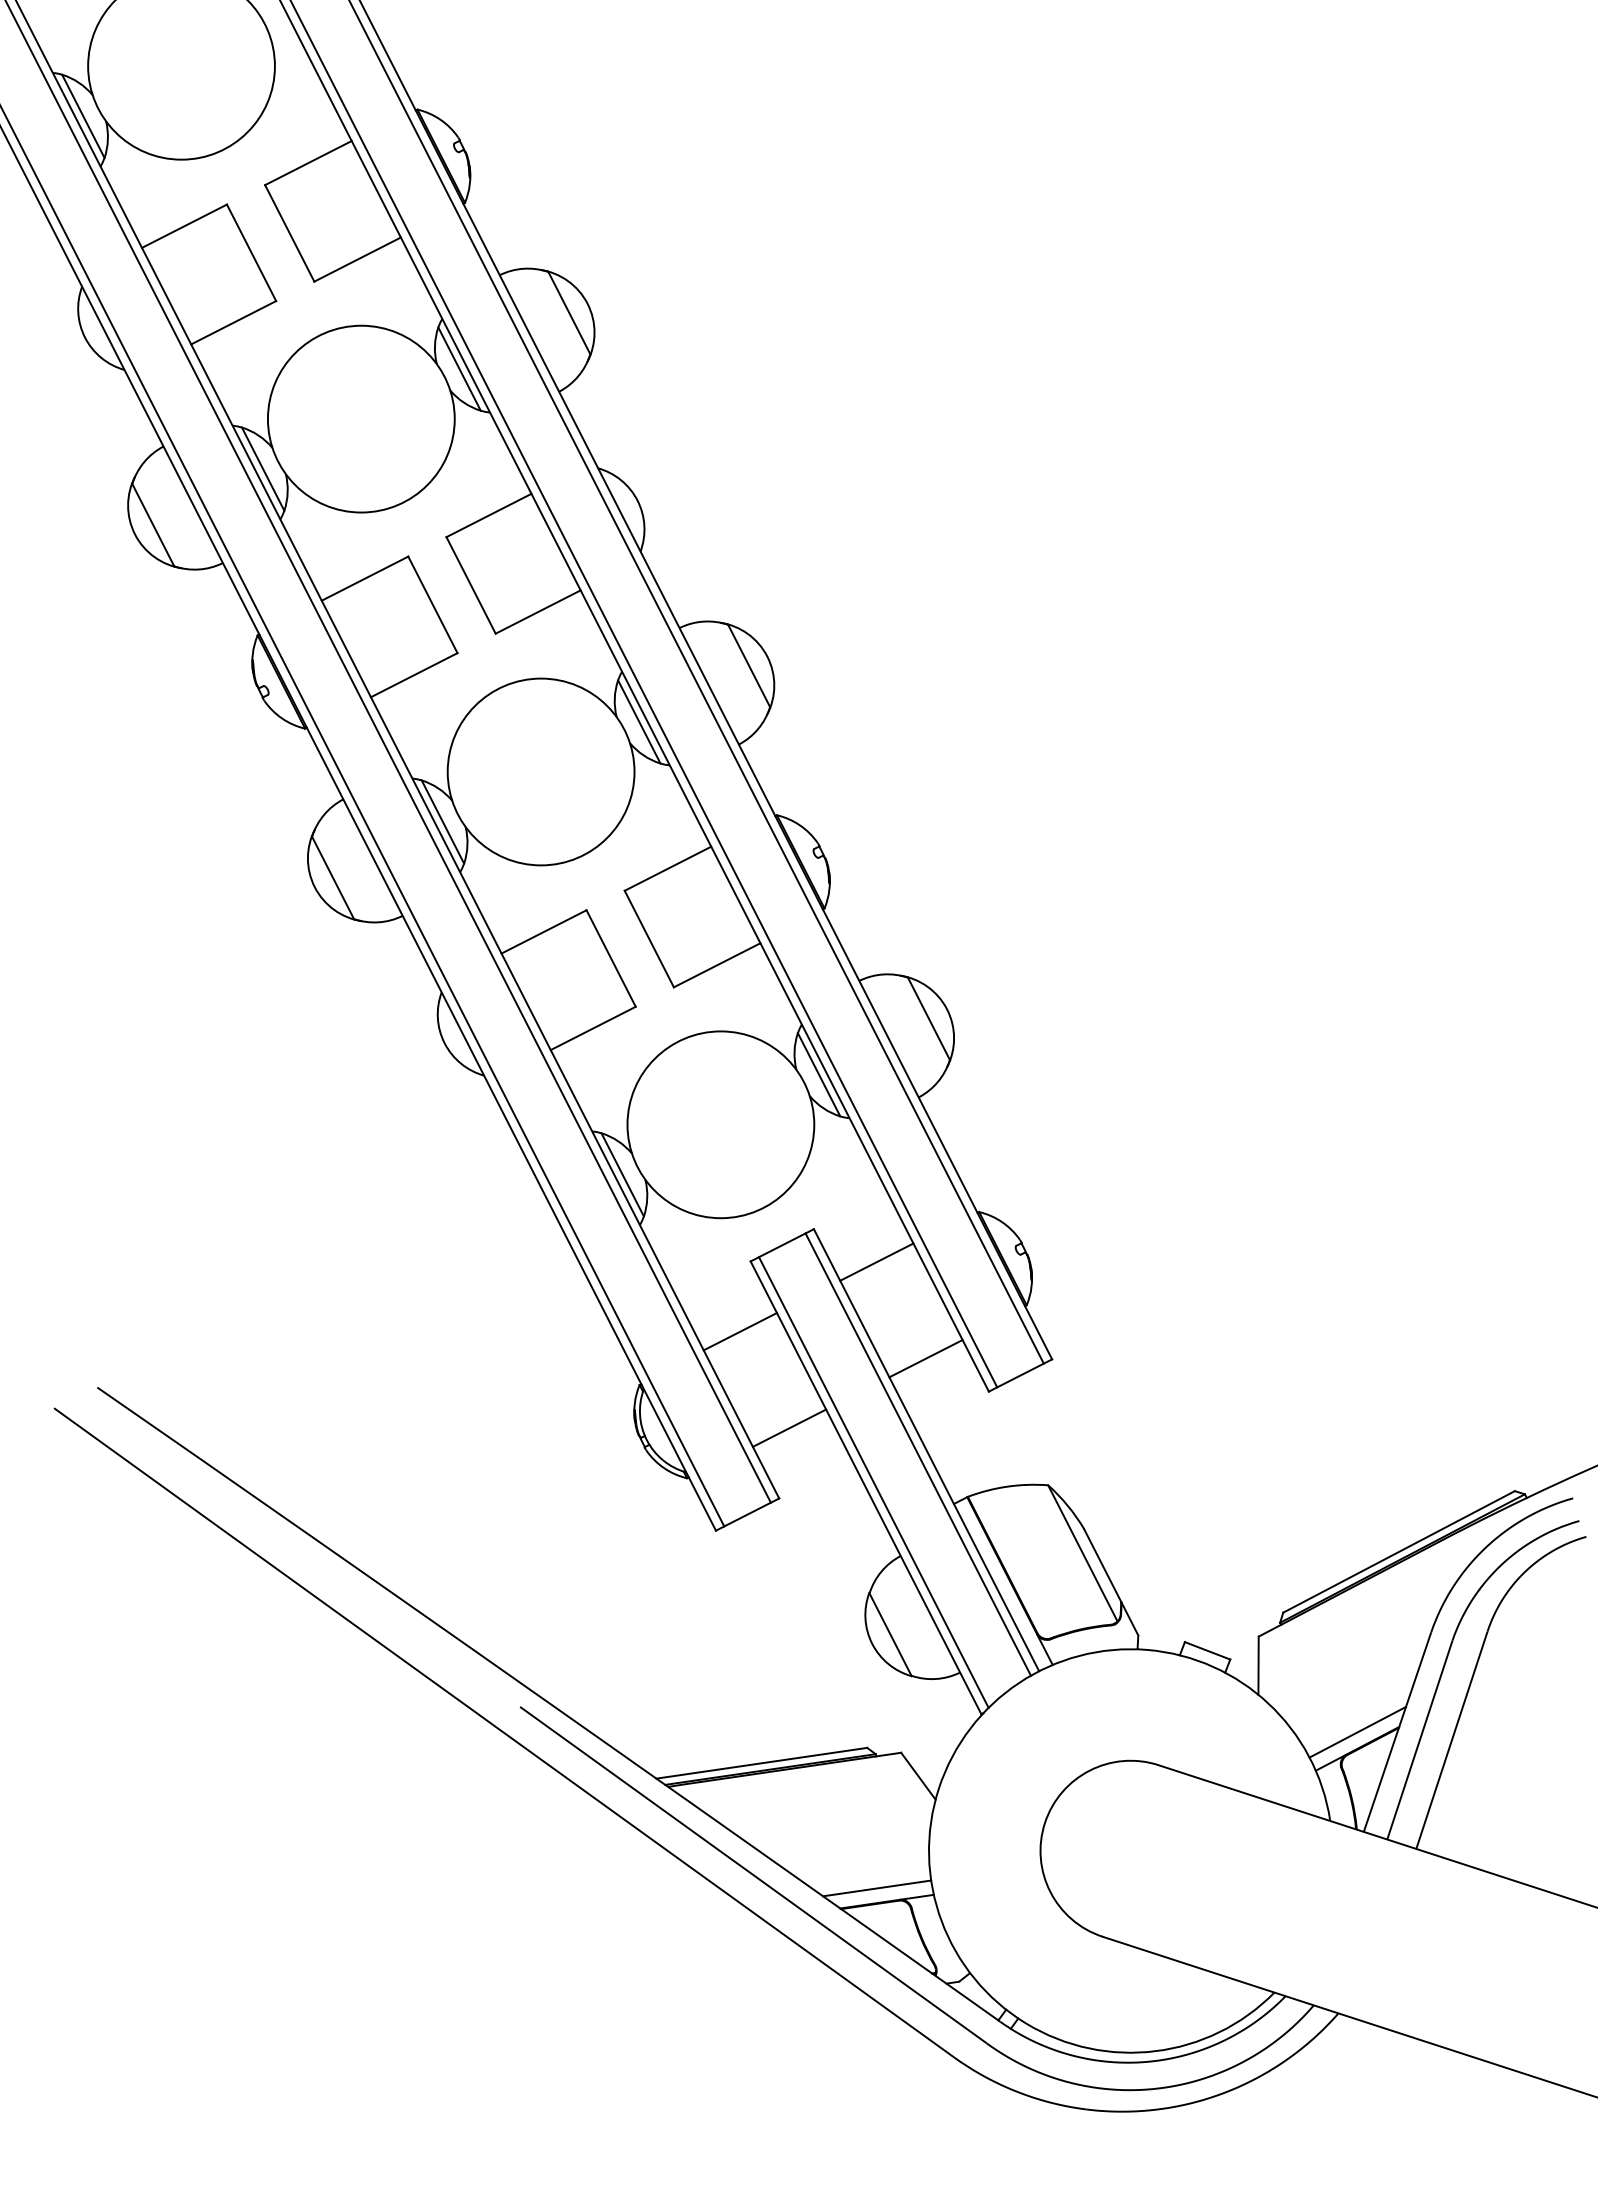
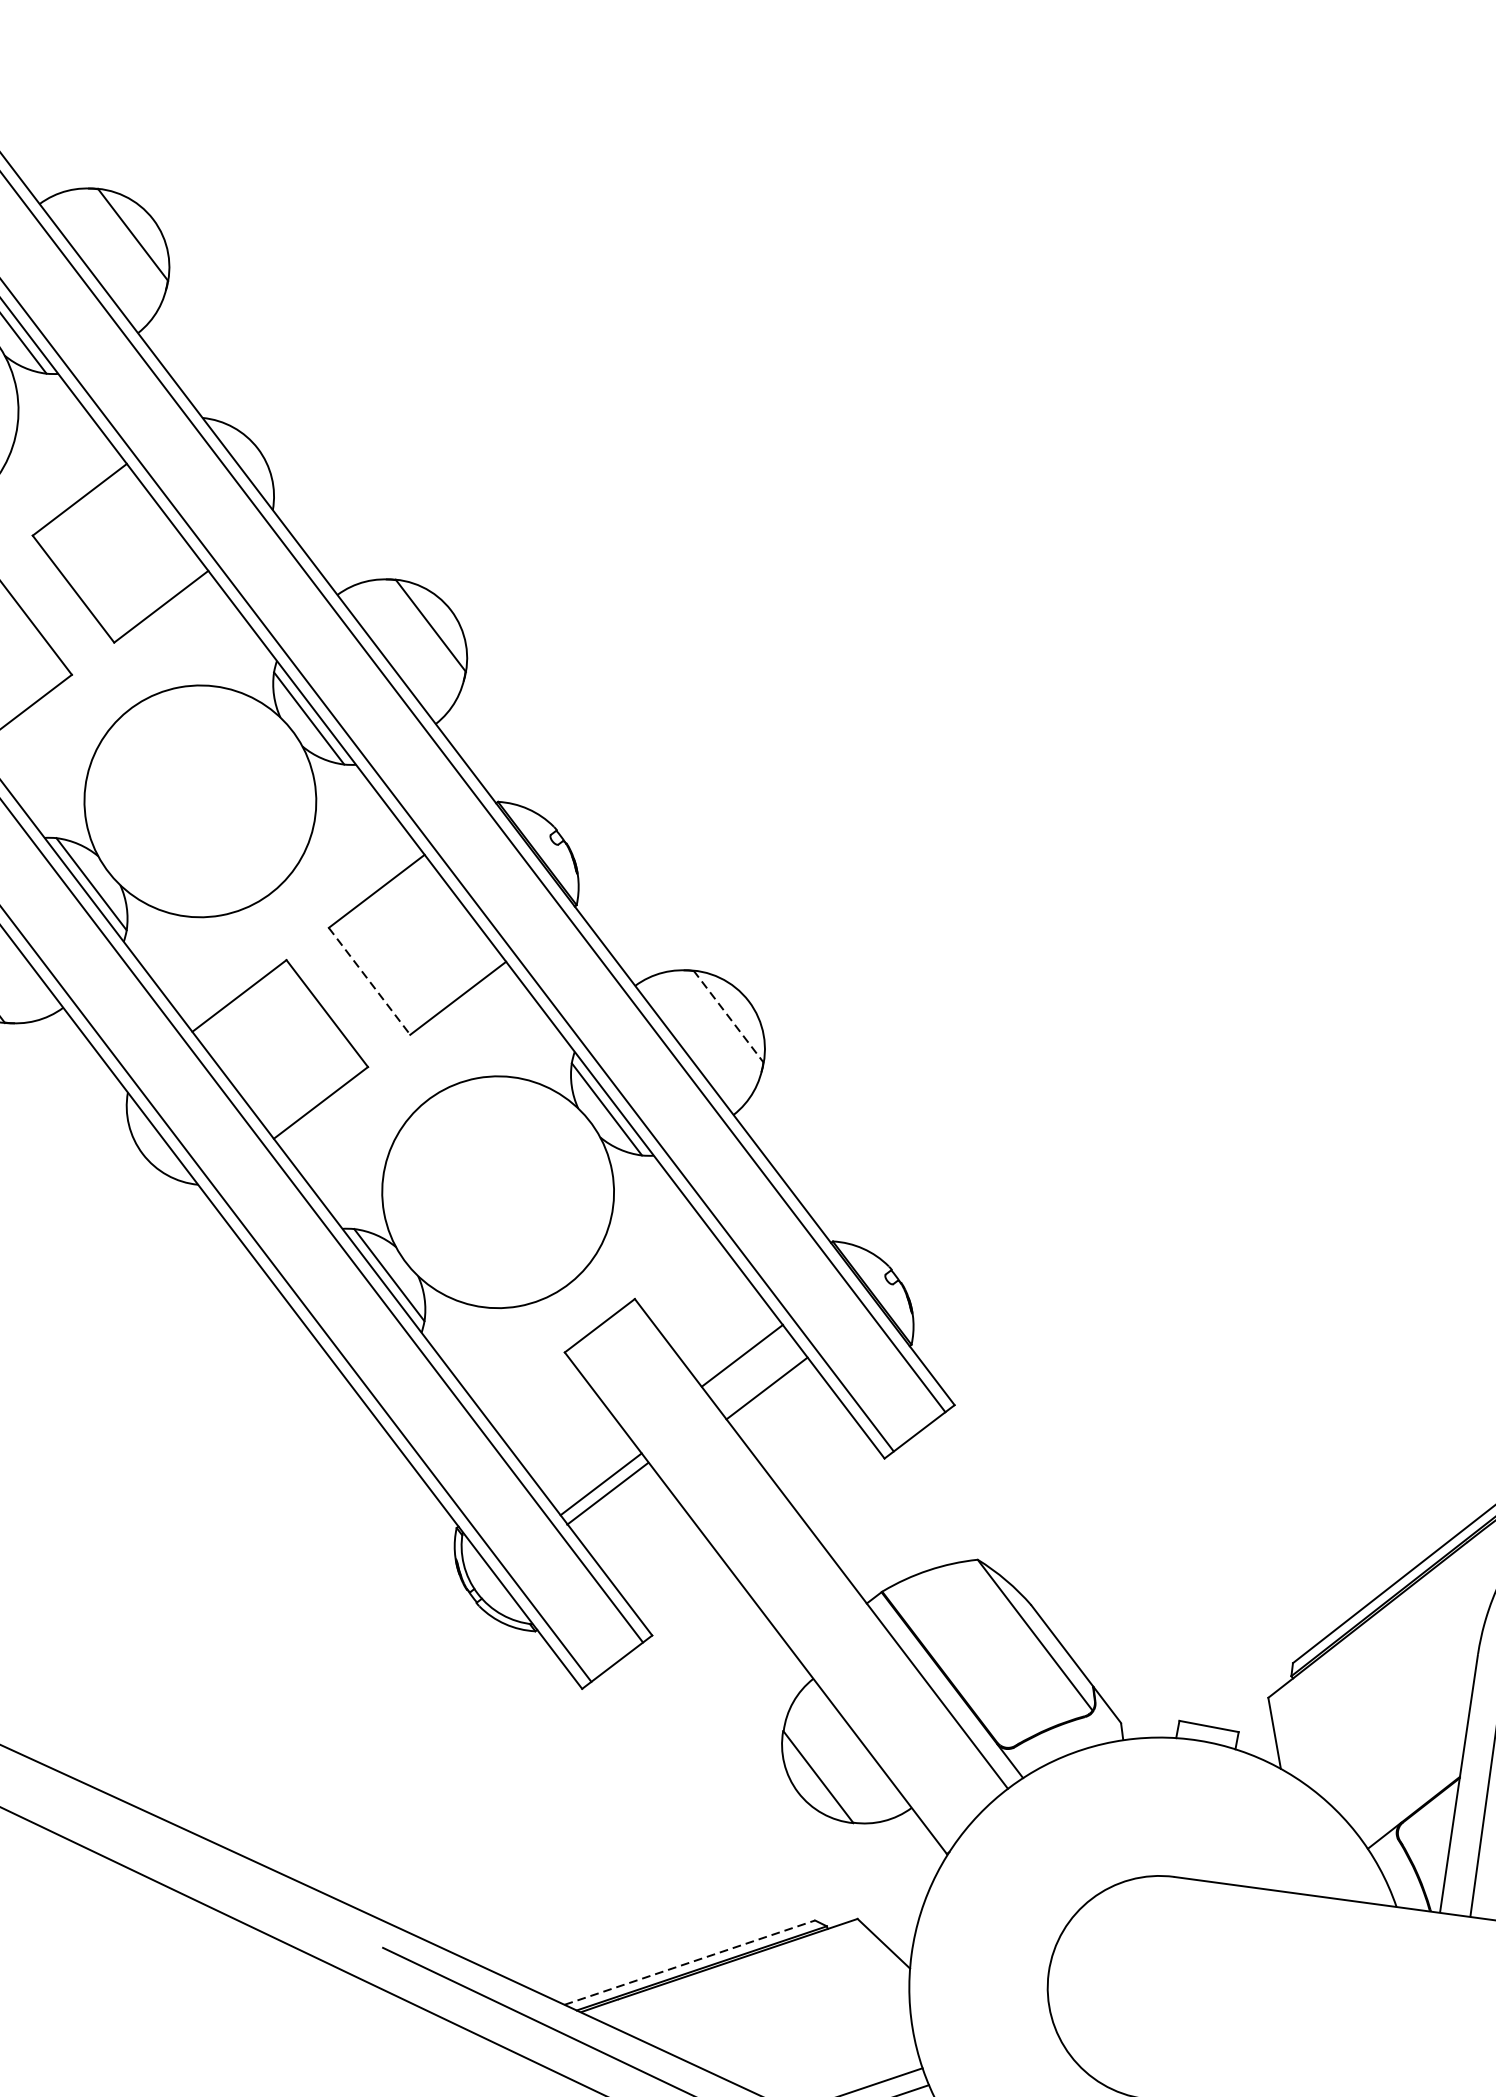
line: (649, 939) -> (369, 981), solid -> dashed
line: (928, 1018) -> (728, 1016), solid -> dashed
line: (876, 1261) -> (766, 1387), moved
line: (739, 1331) -> (606, 1493), moved
line: (925, 1358) -> (741, 1355), moved
line: (789, 1427) -> (601, 1483), moved
line: (917, 1454) -> (811, 1551), removed
line: (873, 1482) -> (763, 1595), removed
line: (1357, 1731) -> (1410, 1791), removed
line: (761, 1763) -> (689, 1963), solid -> dashed

